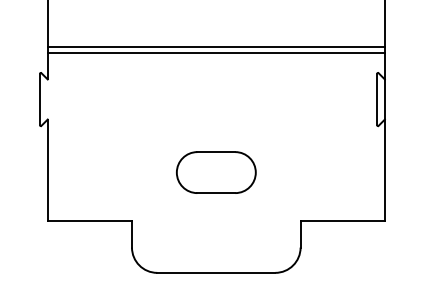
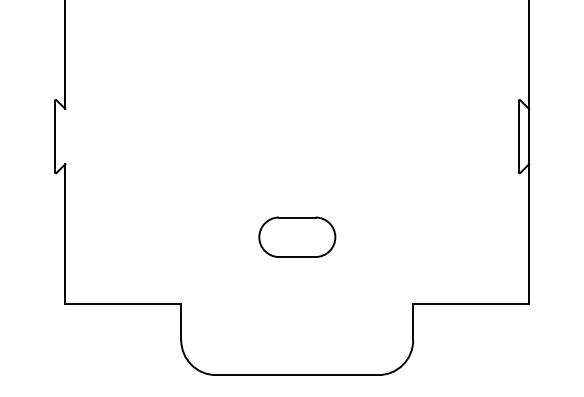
line: (216, 47) -> (297, 64), removed
line: (216, 52) -> (297, 72), removed
part: (216, 172) -> (297, 237), size x0.7

